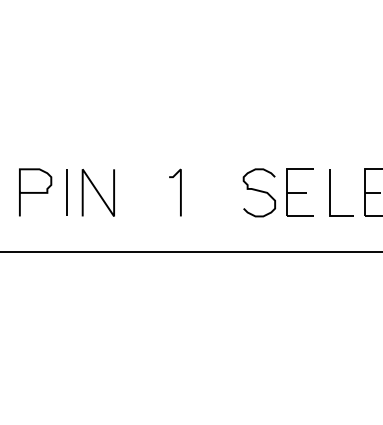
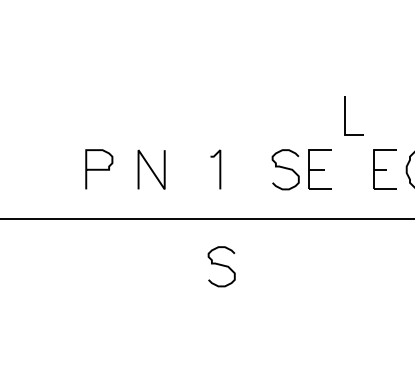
line: (65, 192) -> (124, 169), removed
curve: (331, 192) -> (345, 115), moved
curve: (182, 307) -> (221, 265), added

